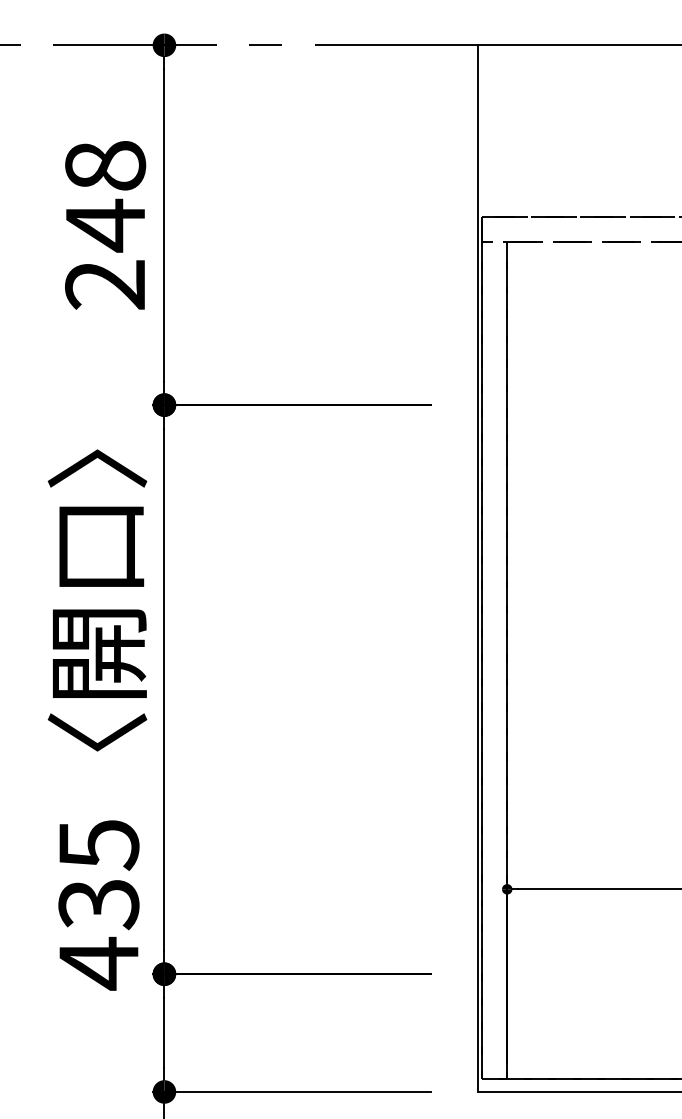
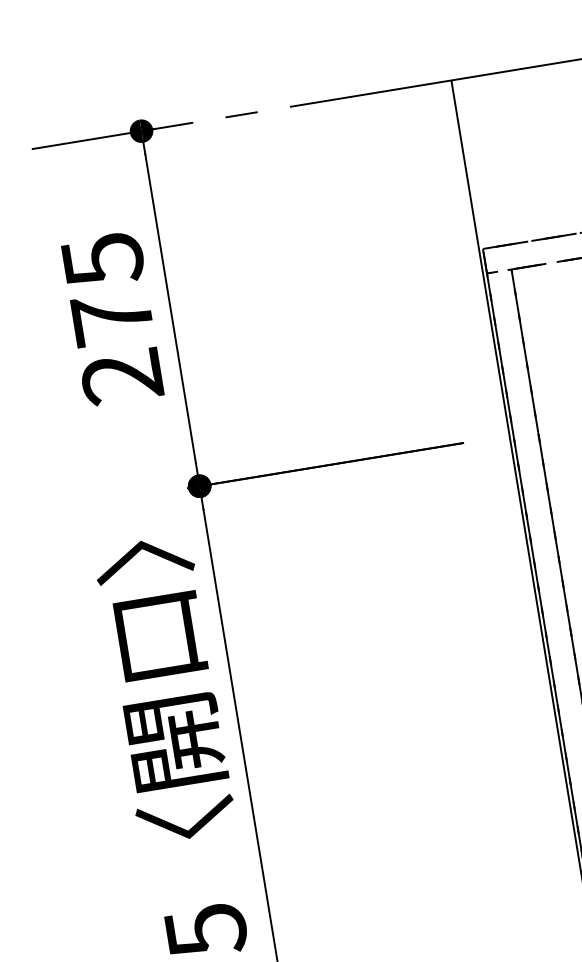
text: (105, 196) -> (107, 289), 248 -> 275

